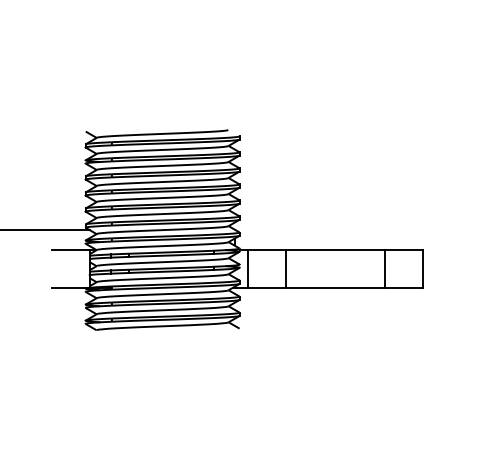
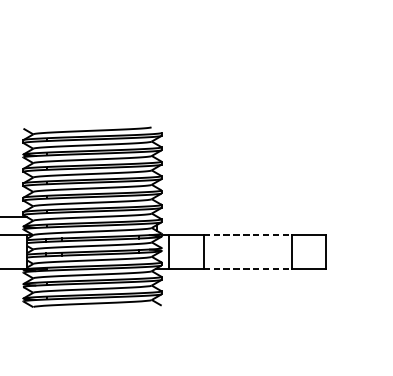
line: (335, 249) -> (247, 234), solid -> dashed
line: (335, 288) -> (247, 269), solid -> dashed

